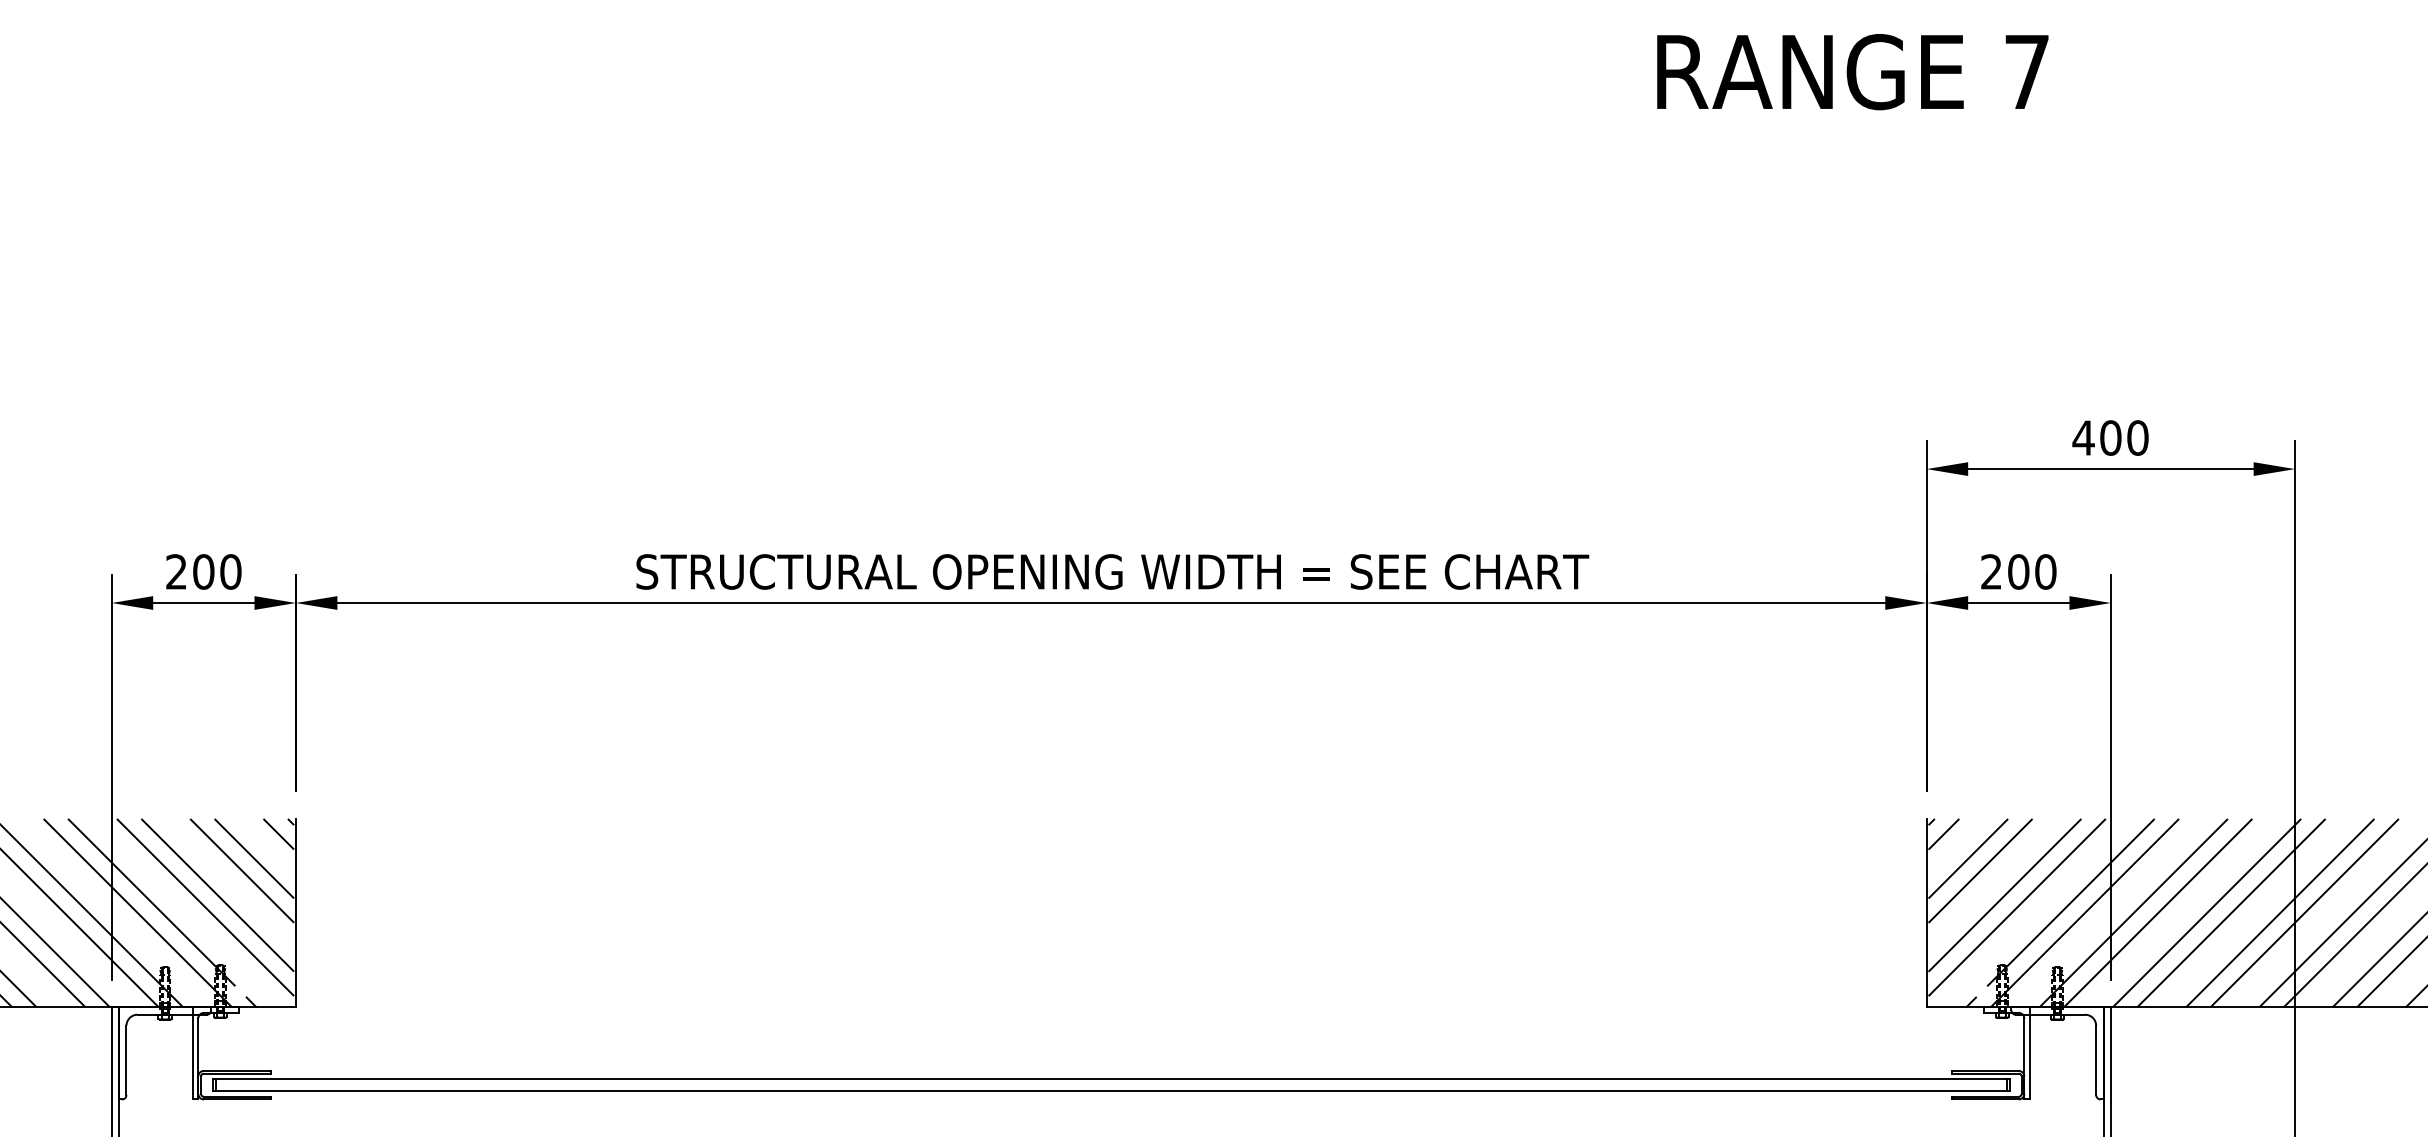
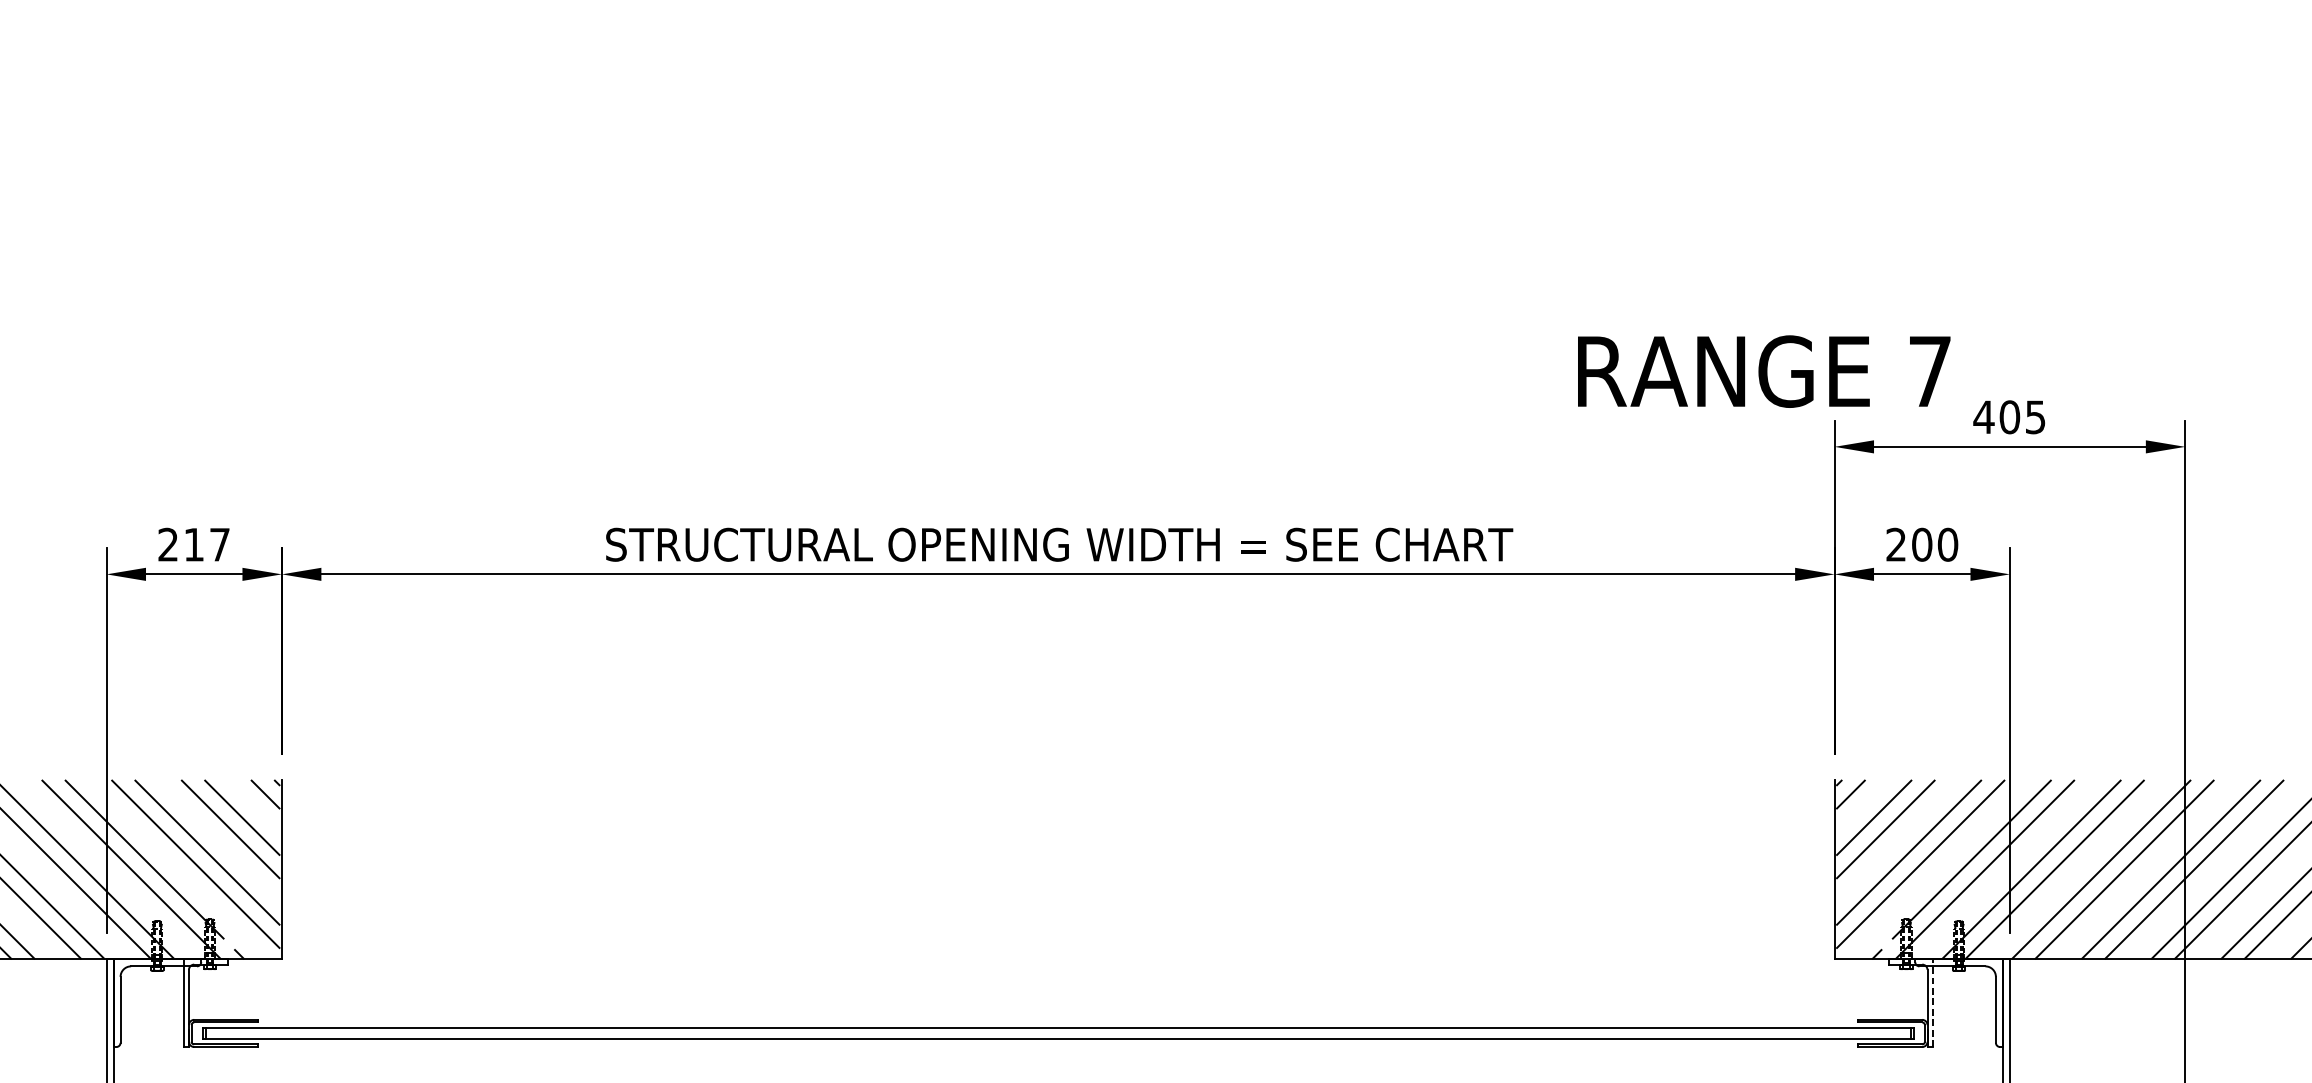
text: (1852, 72) -> (1763, 372), moved
text: (2137, 437) -> (2035, 416), 400 -> 405
text: (217, 571) -> (207, 544), 200 -> 217
line: (2029, 1052) -> (1932, 1002), solid -> dashed

